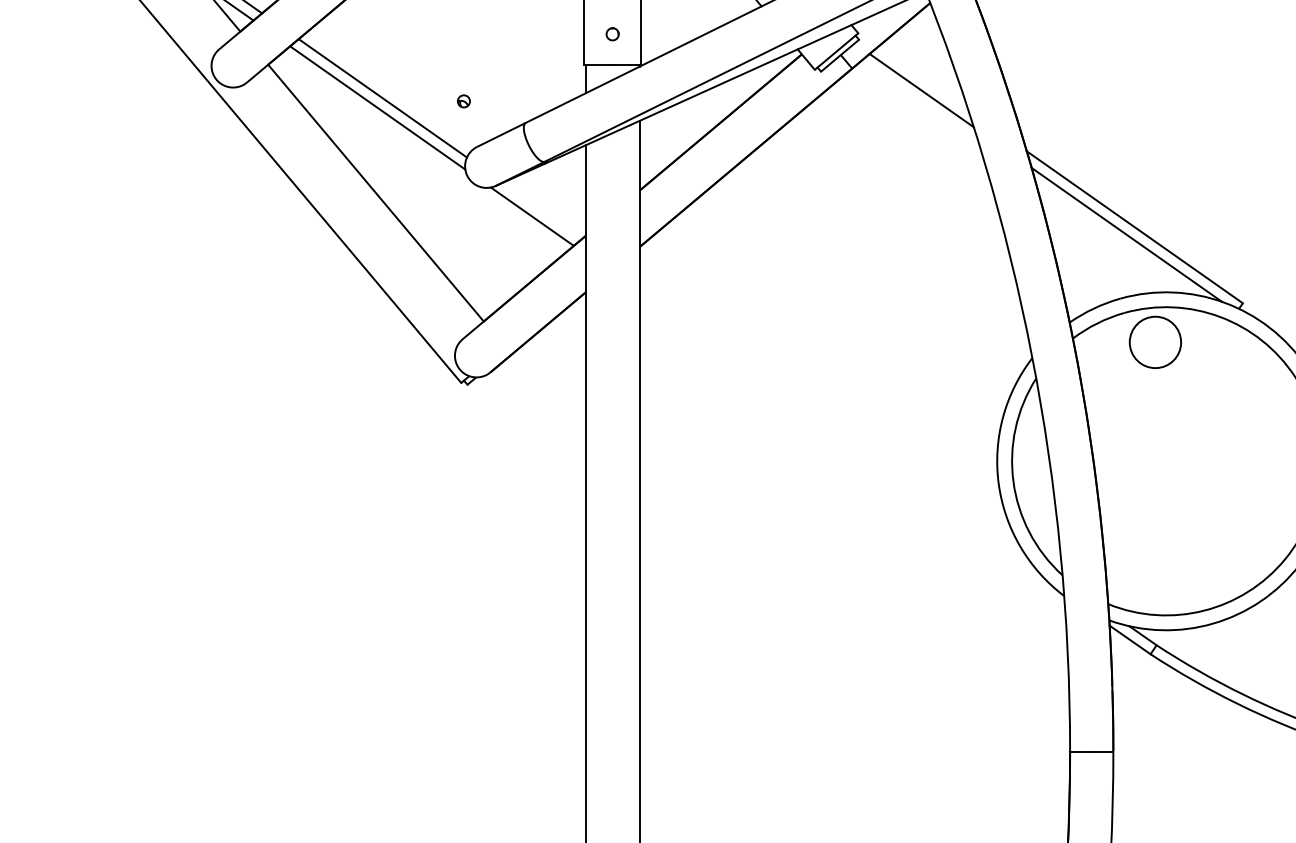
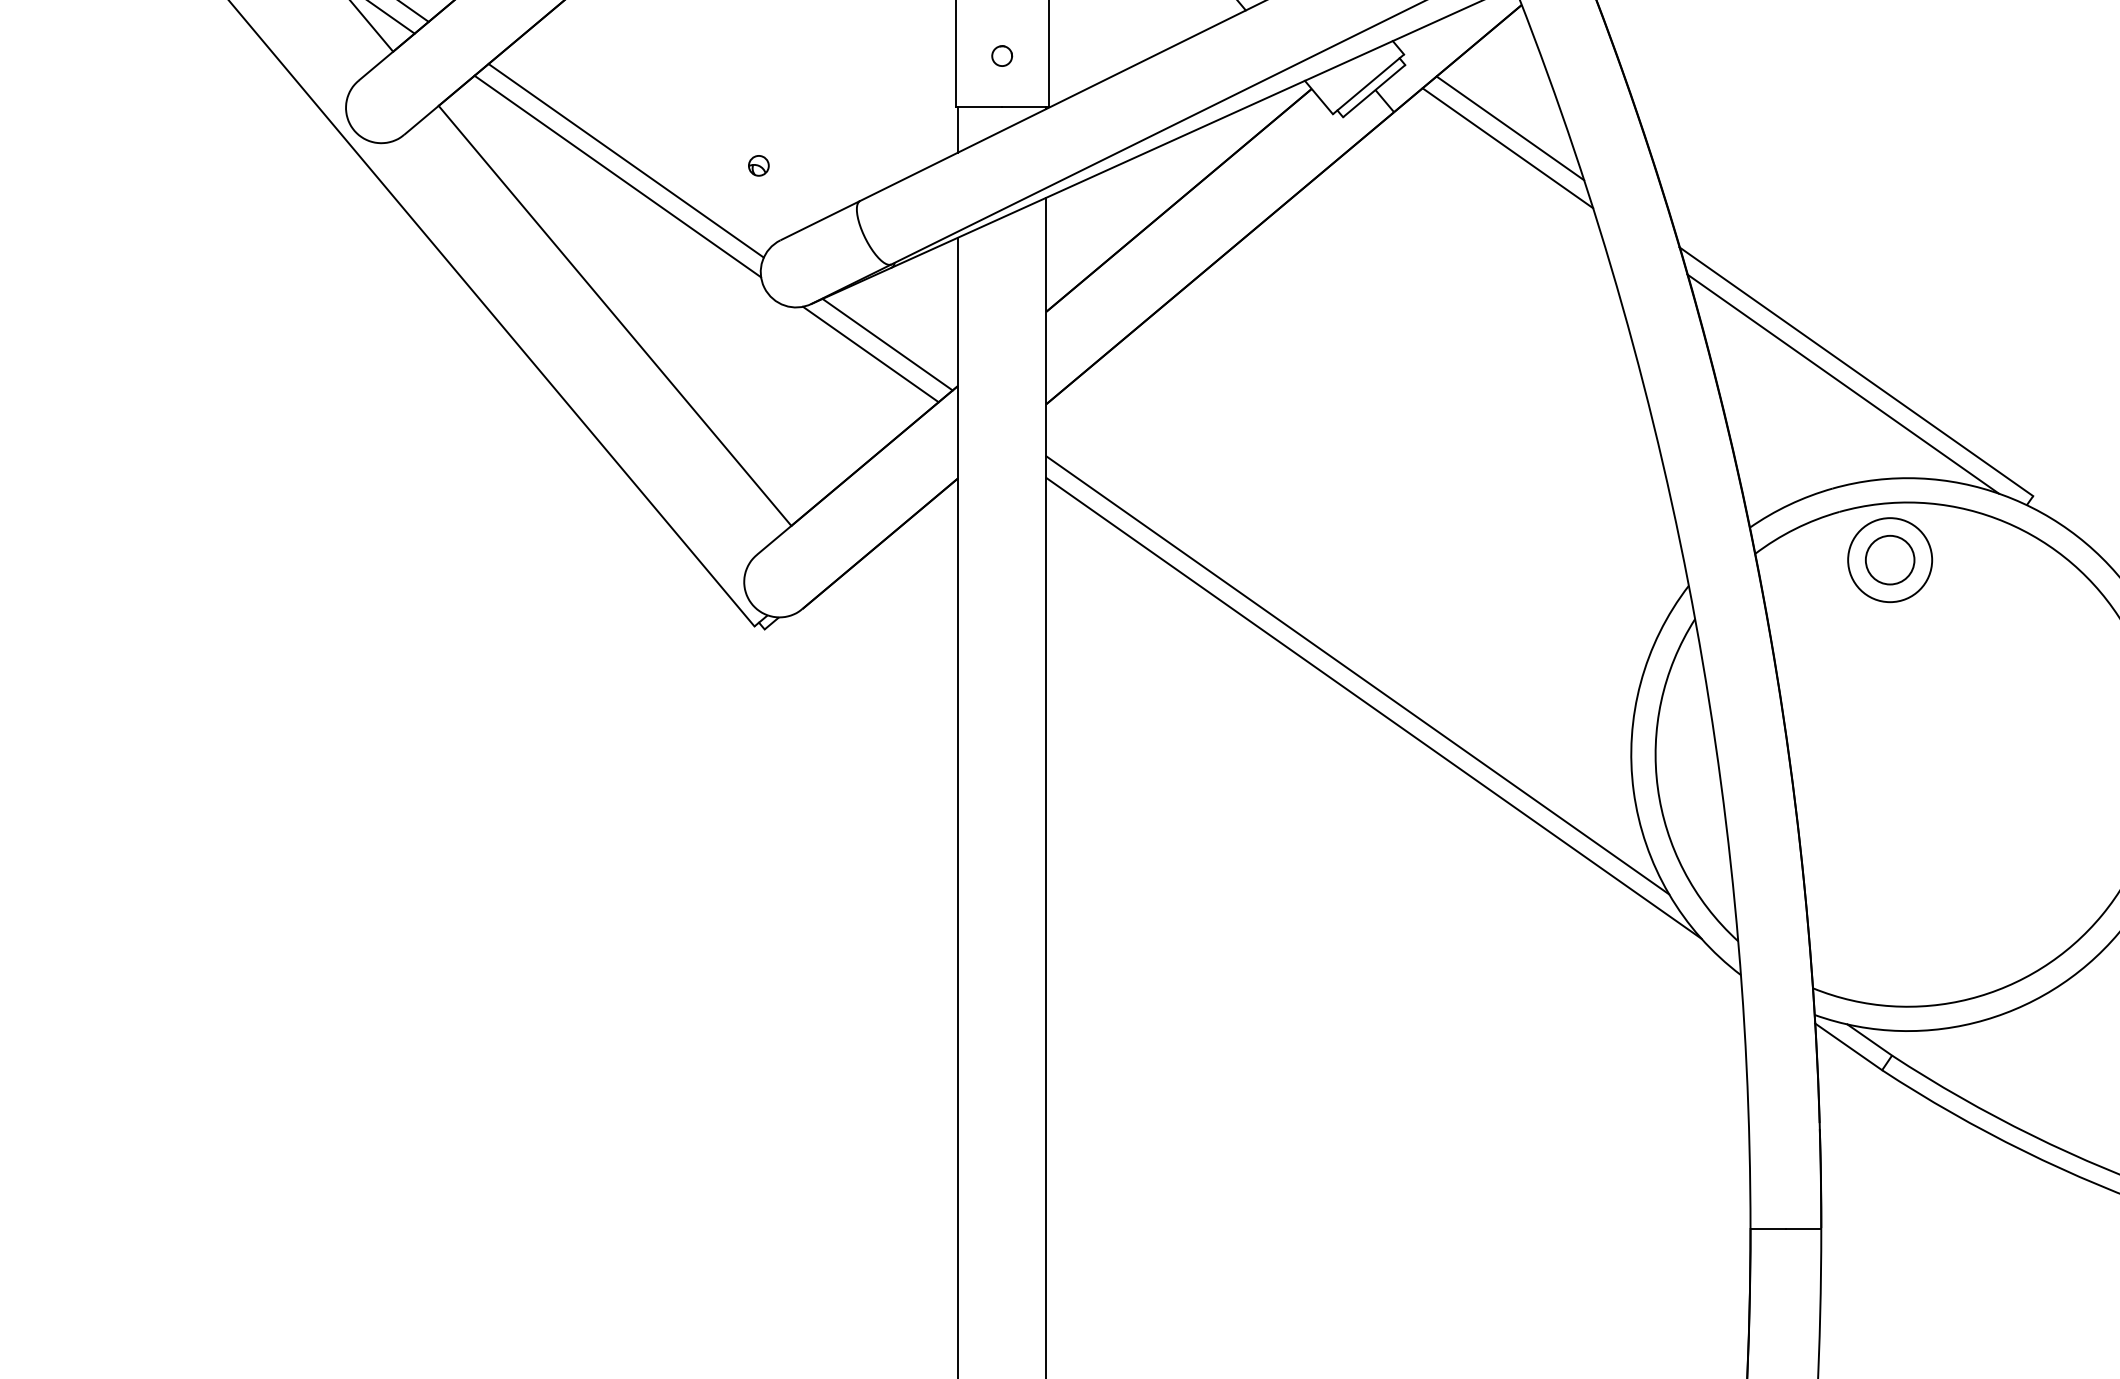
line: (923, 78) -> (1510, 128), added
line: (542, 210) -> (887, 344), added
circle: (1155, 342) -> (1890, 560), added
line: (829, 412) -> (1356, 674), added
line: (839, 432) -> (1373, 707), added

